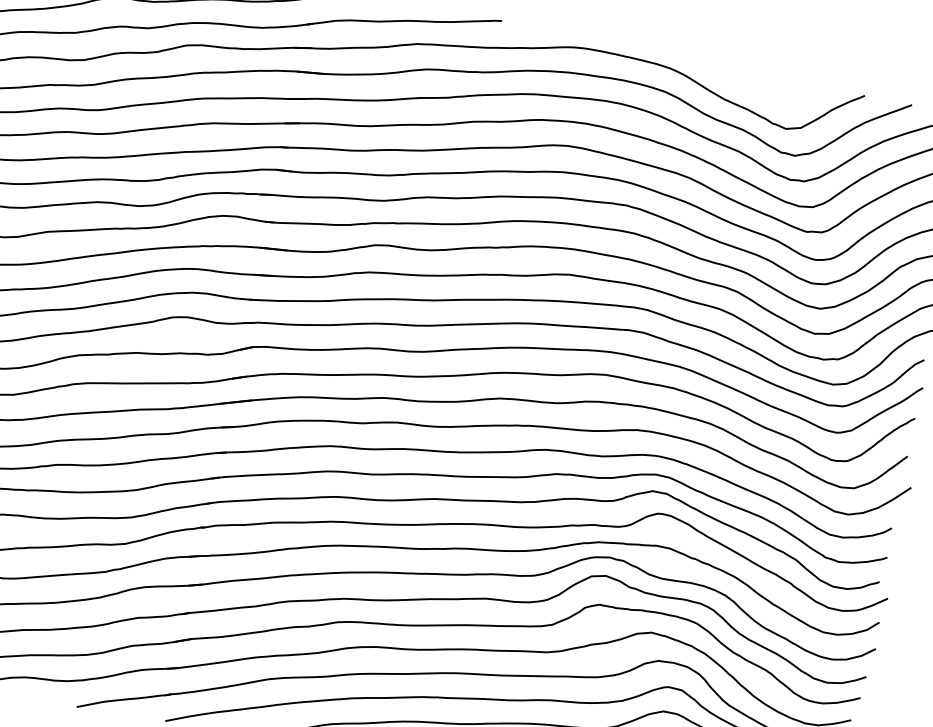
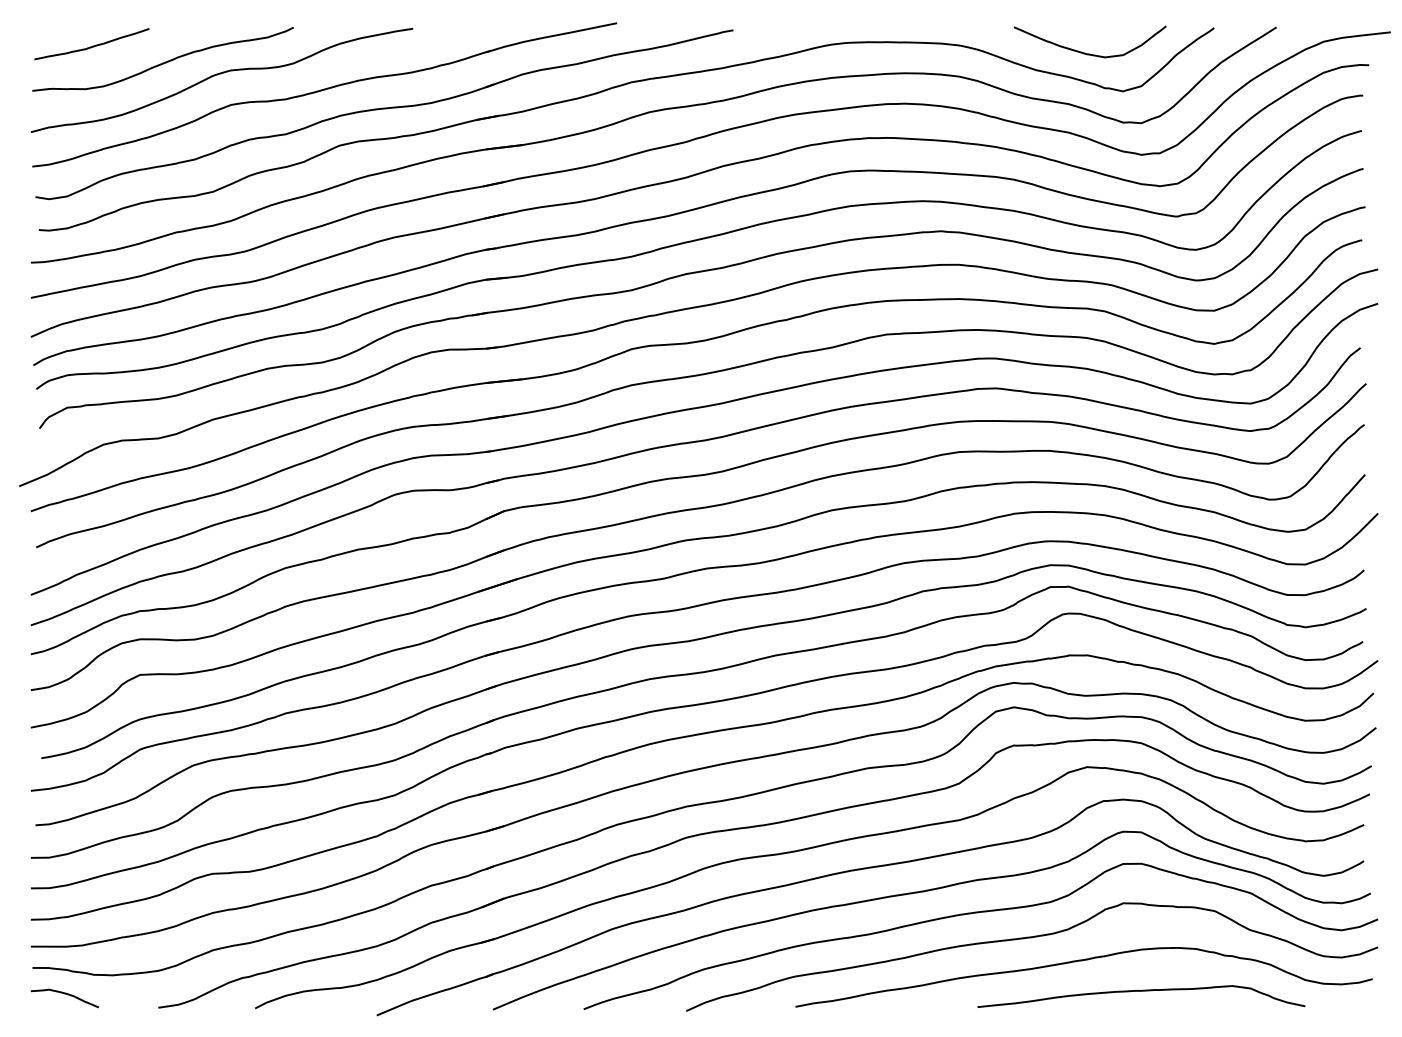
curve: (763, 93) -> (1085, 52), added

